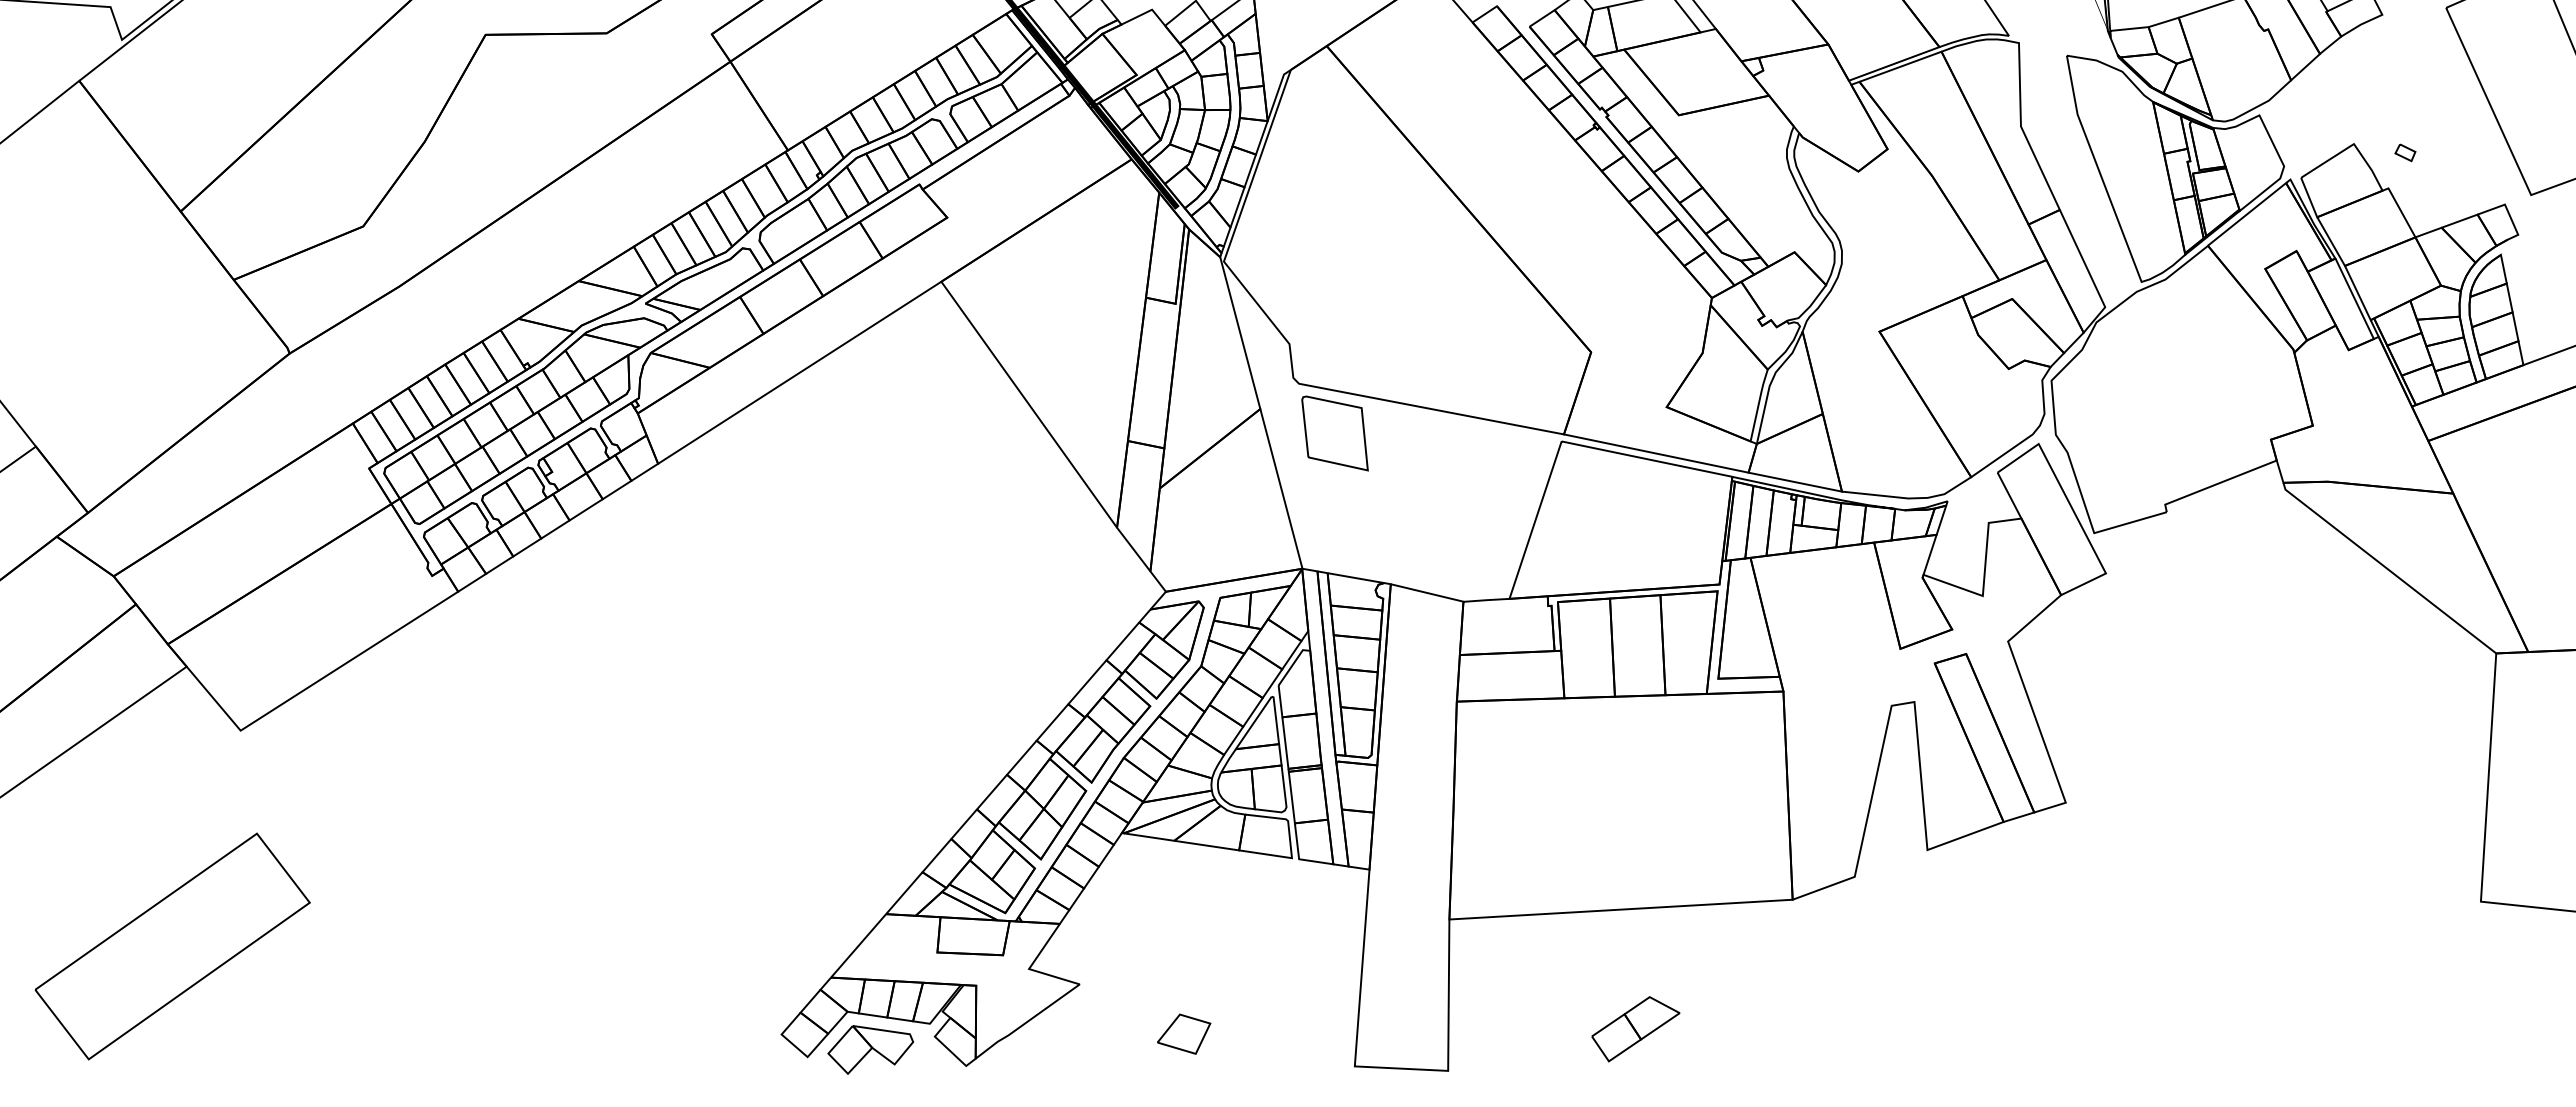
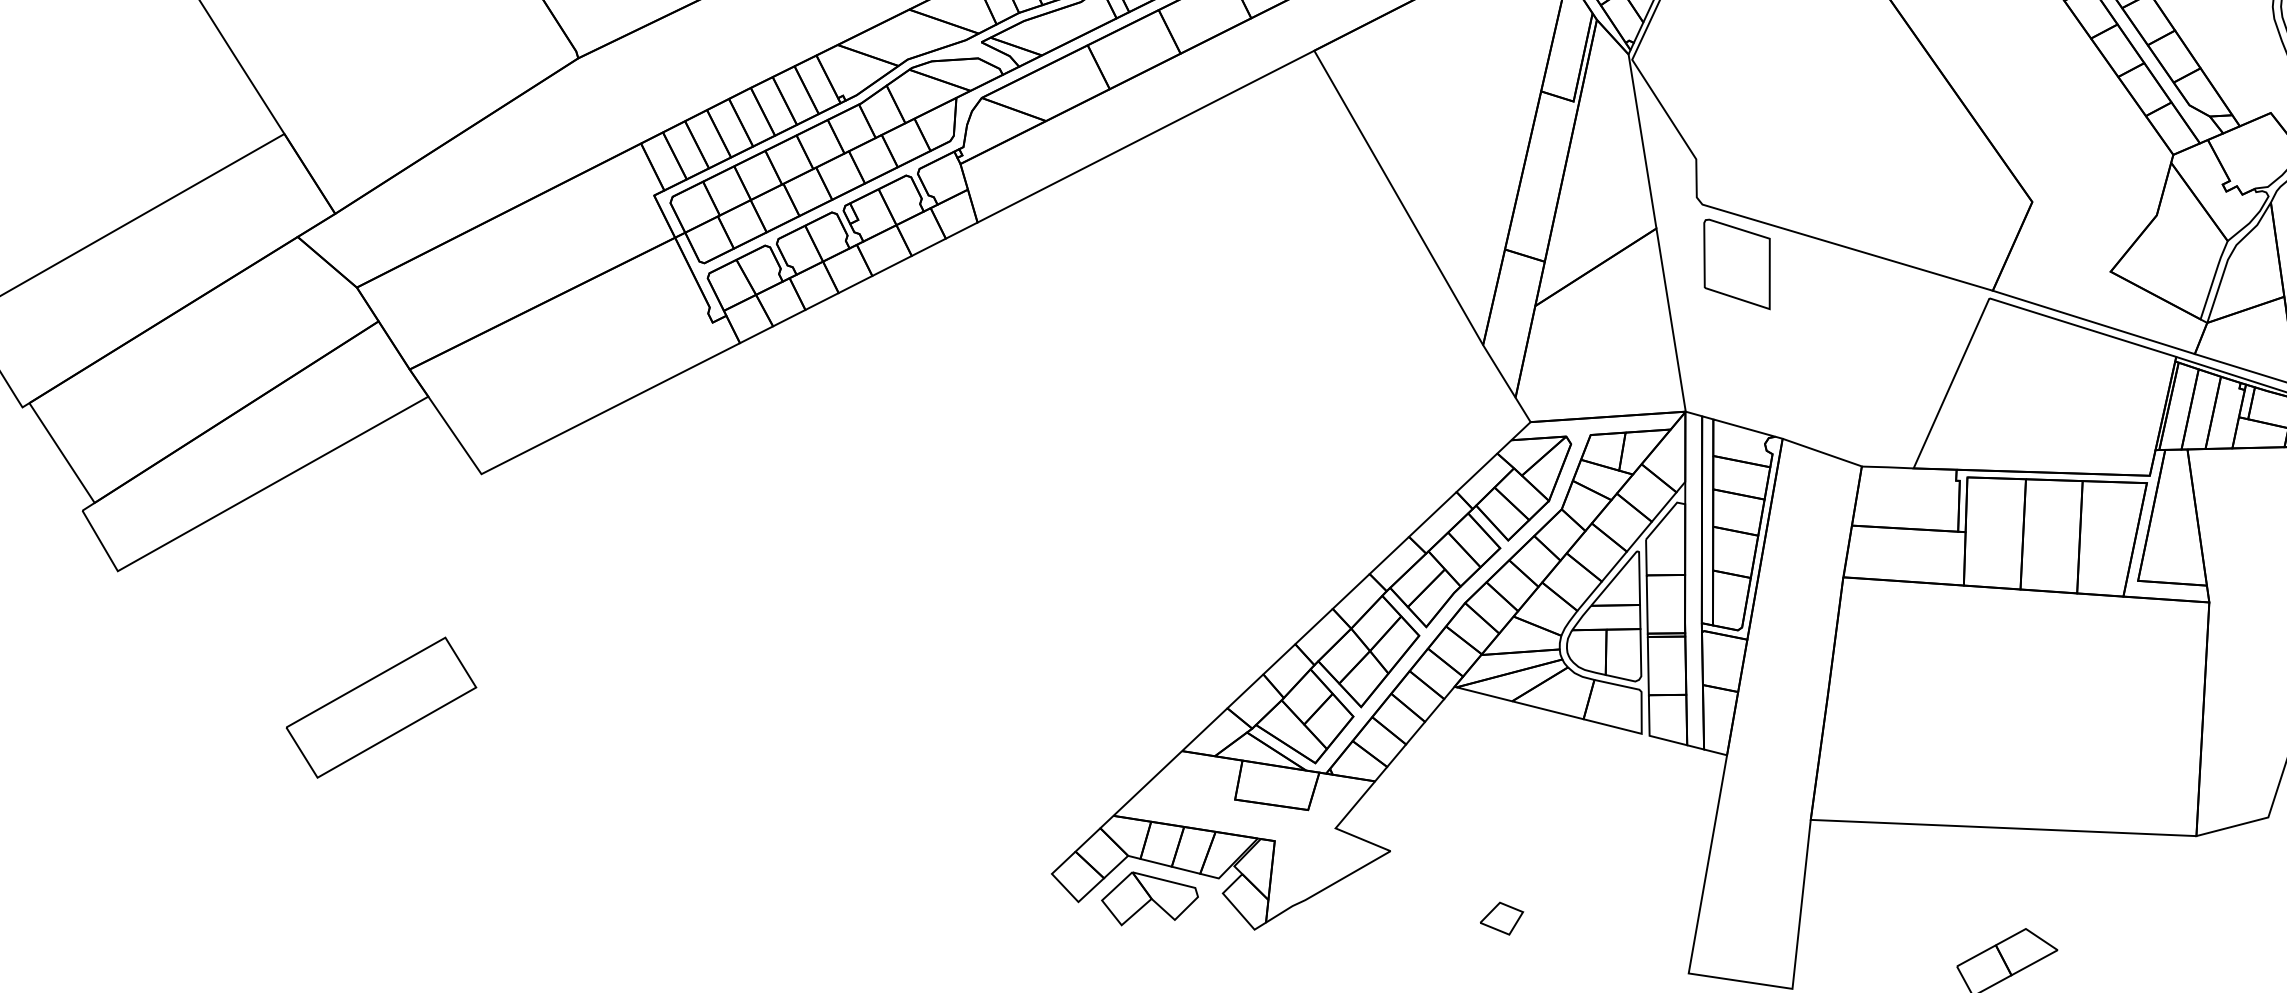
part: (172, 946) -> (381, 707), size x0.6
part: (1184, 1033) -> (1502, 917), size x0.7

